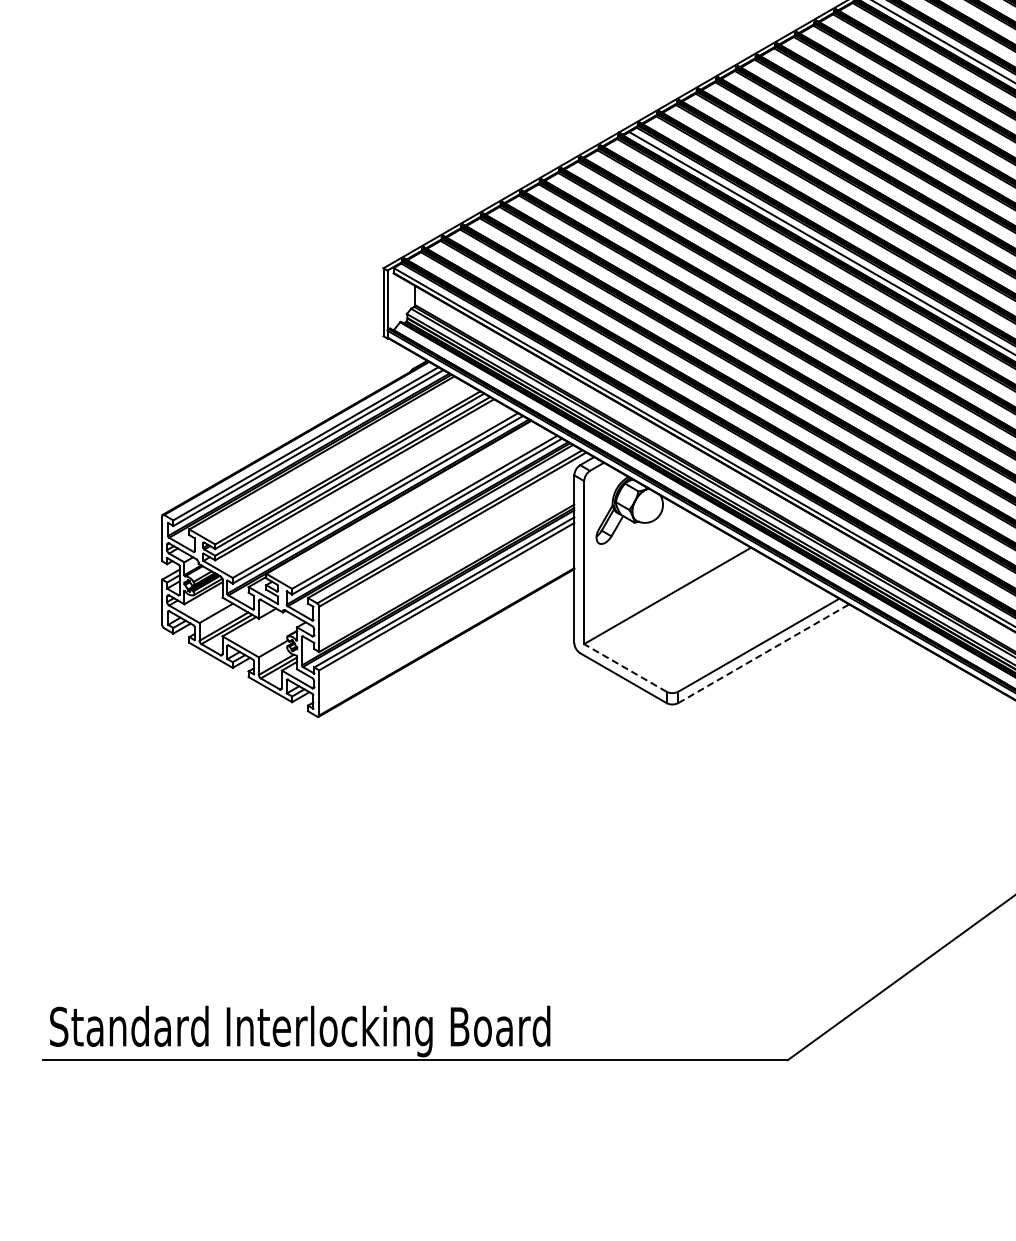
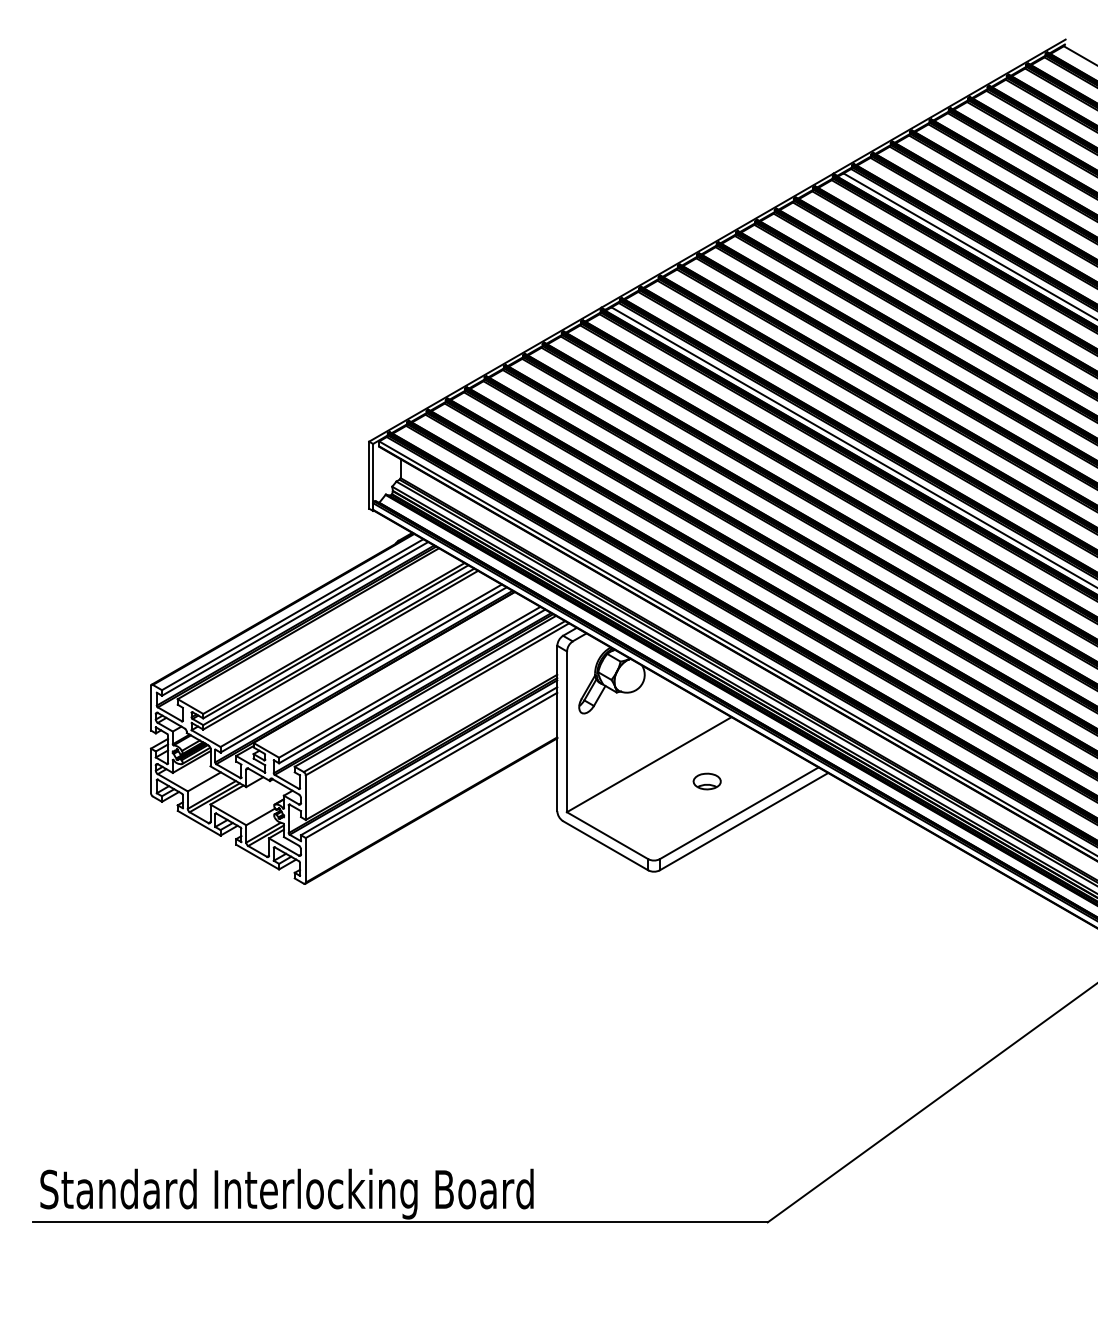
part: (725, 612) -> (706, 781), added
line: (764, 653) -> (744, 821), dashed -> solid
line: (625, 667) -> (607, 835), dashed -> solid

